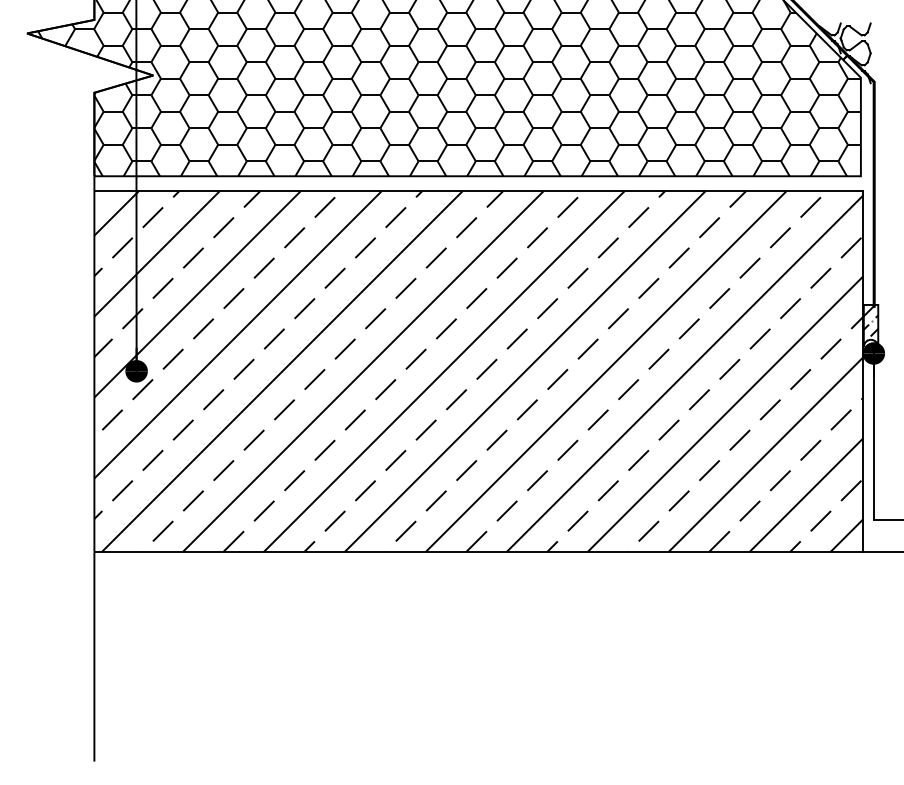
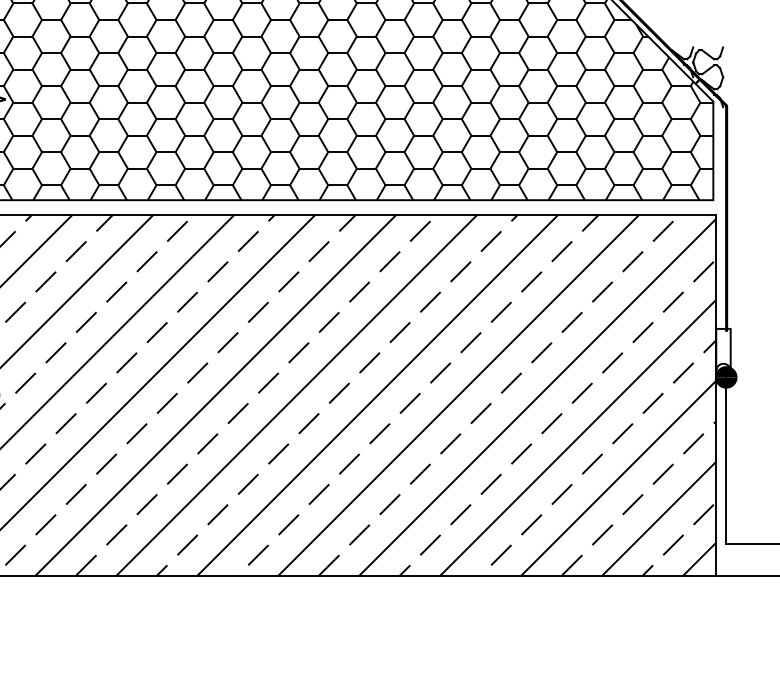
hatch: (870, 324) -> (722, 348), removed

